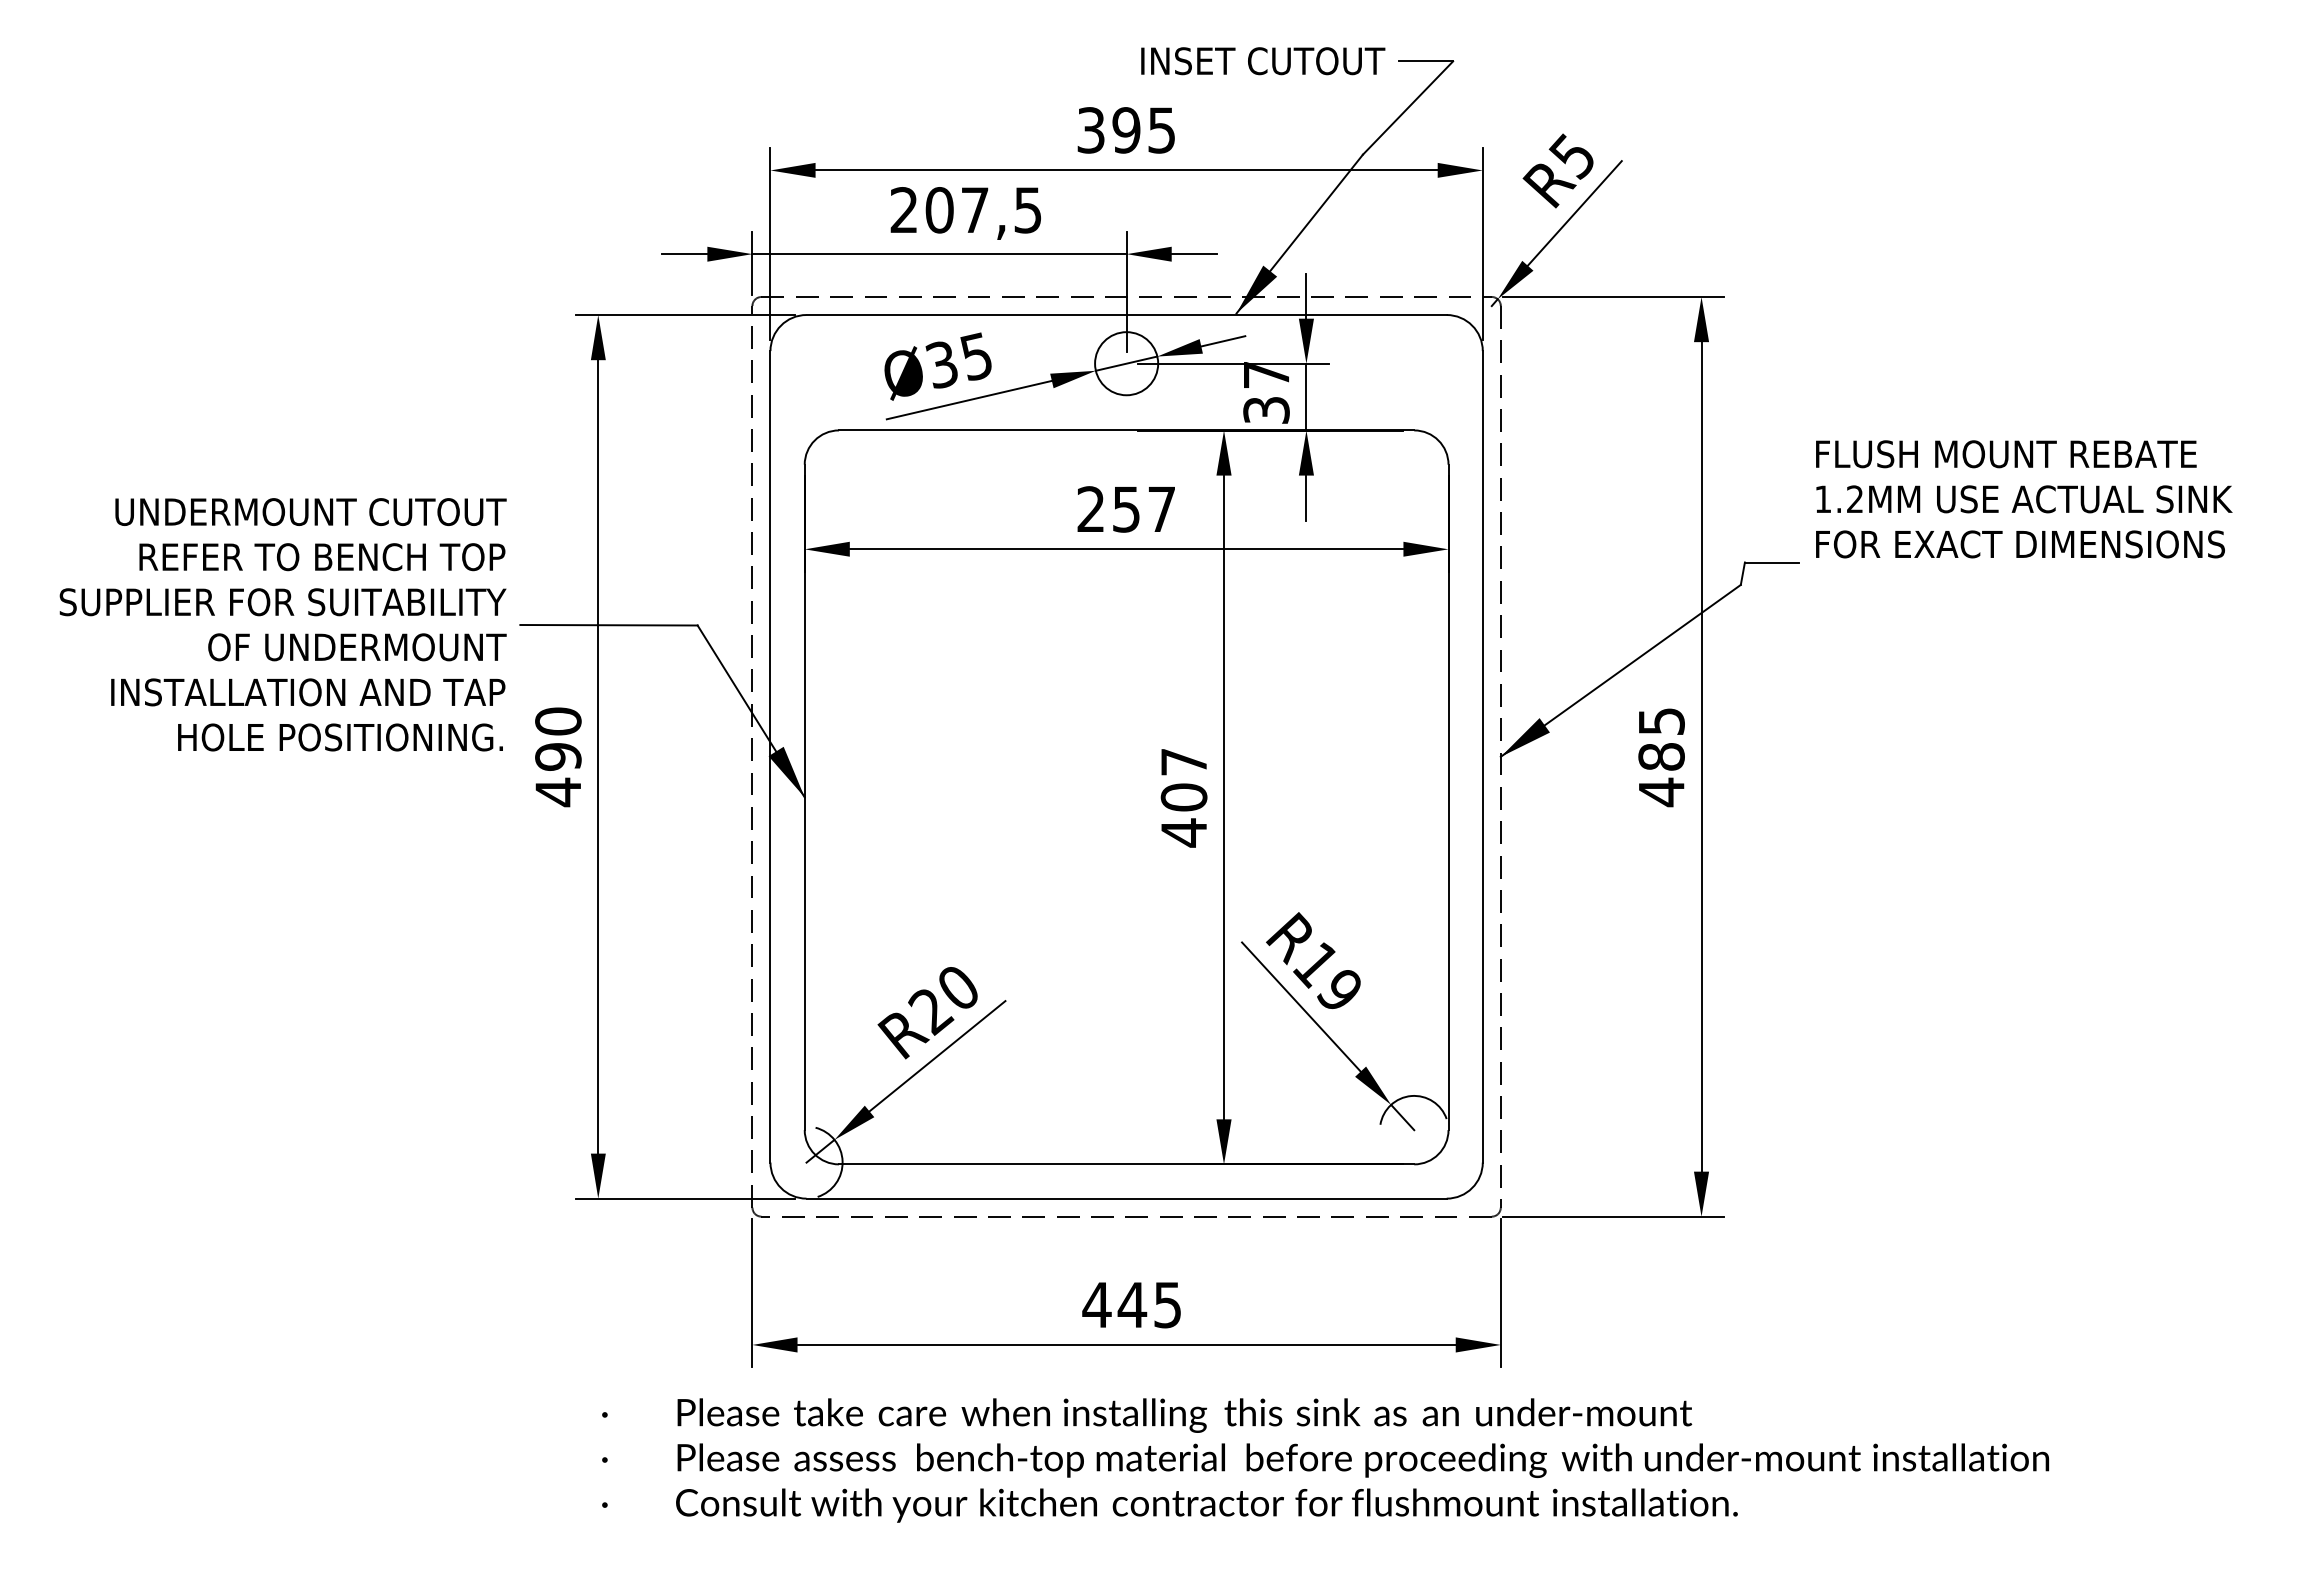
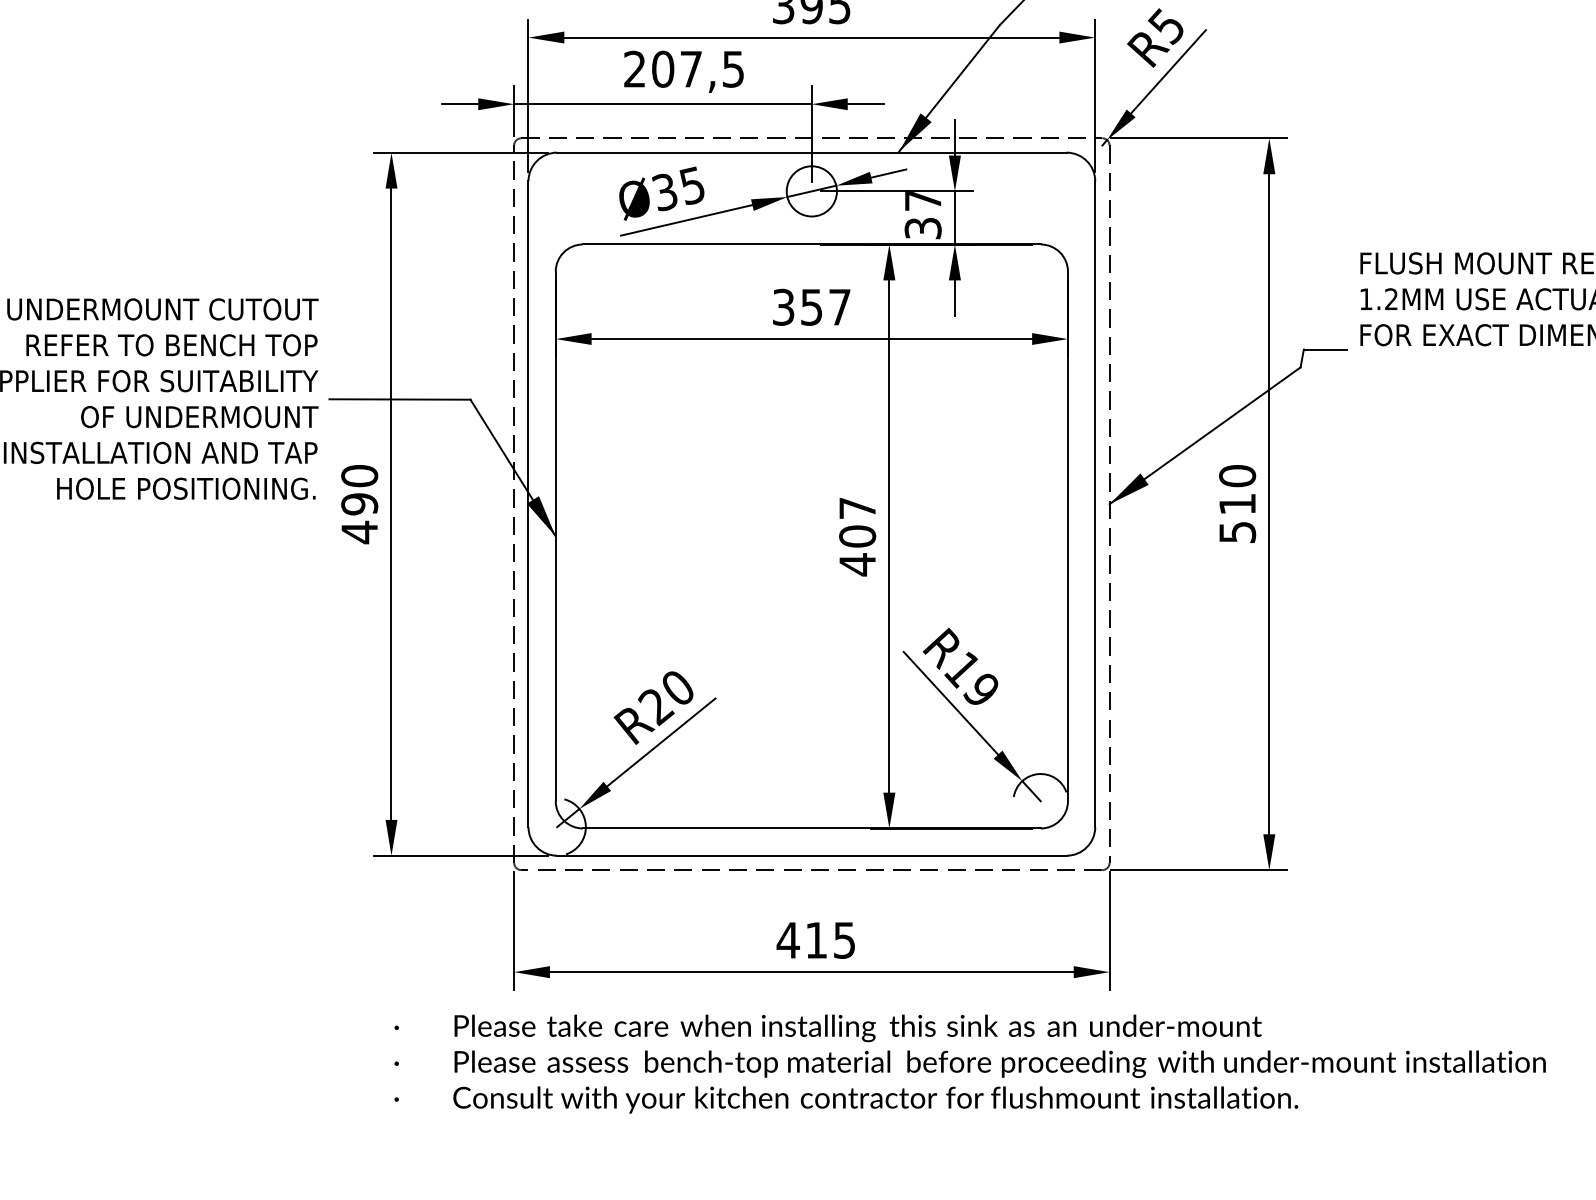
text: (1090, 509) -> (783, 307), 257 -> 357
text: (1661, 757) -> (1237, 504), 485 -> 510
text: (1132, 1304) -> (816, 939), 445 -> 415

